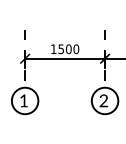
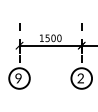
text: (23, 100) -> (18, 78), 1 -> 9

